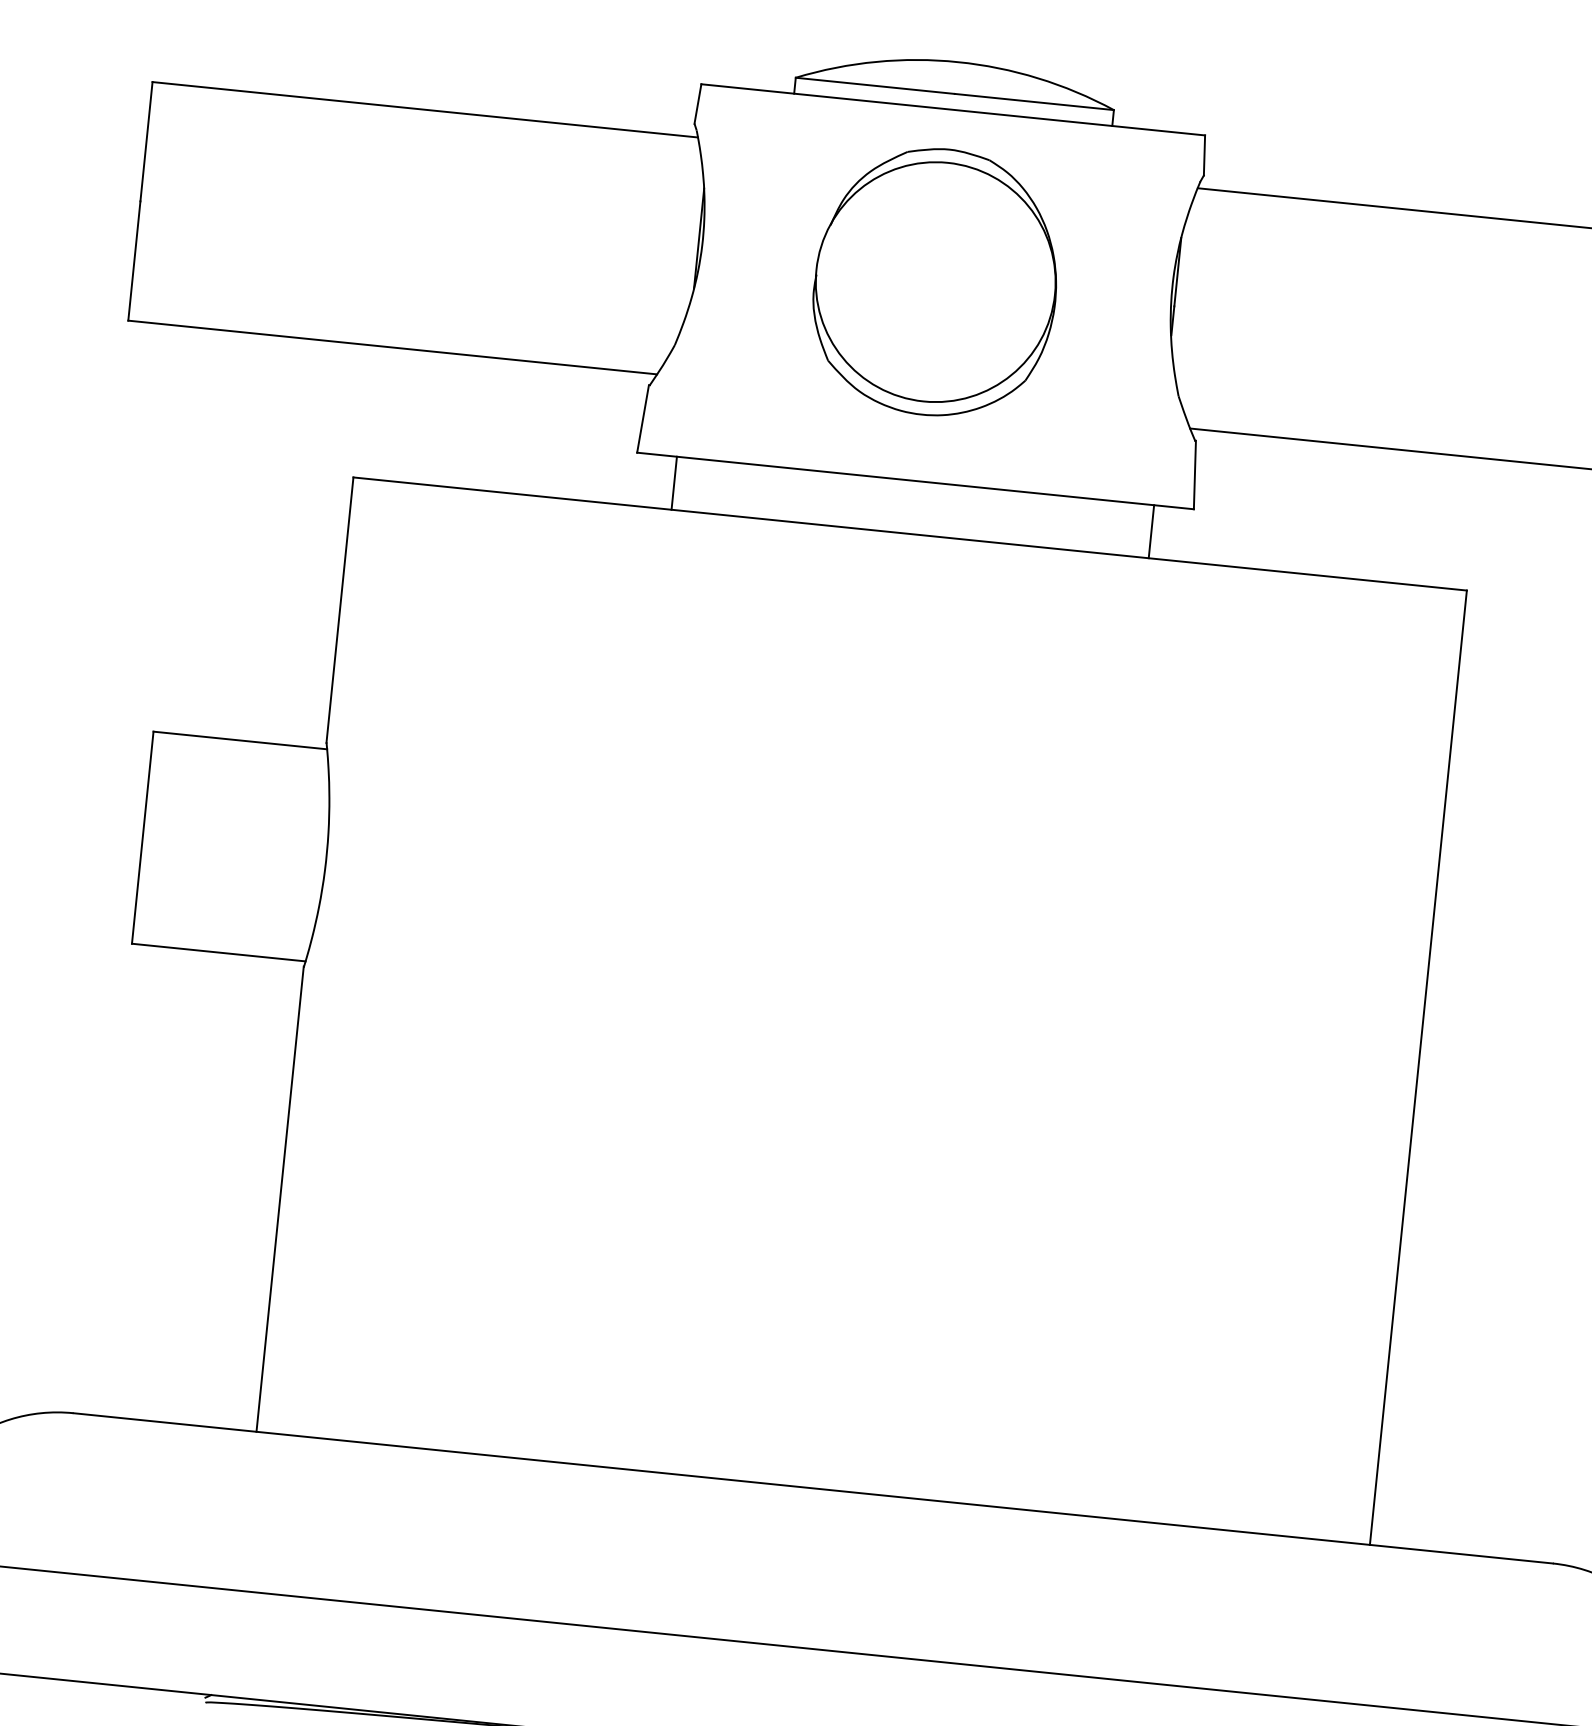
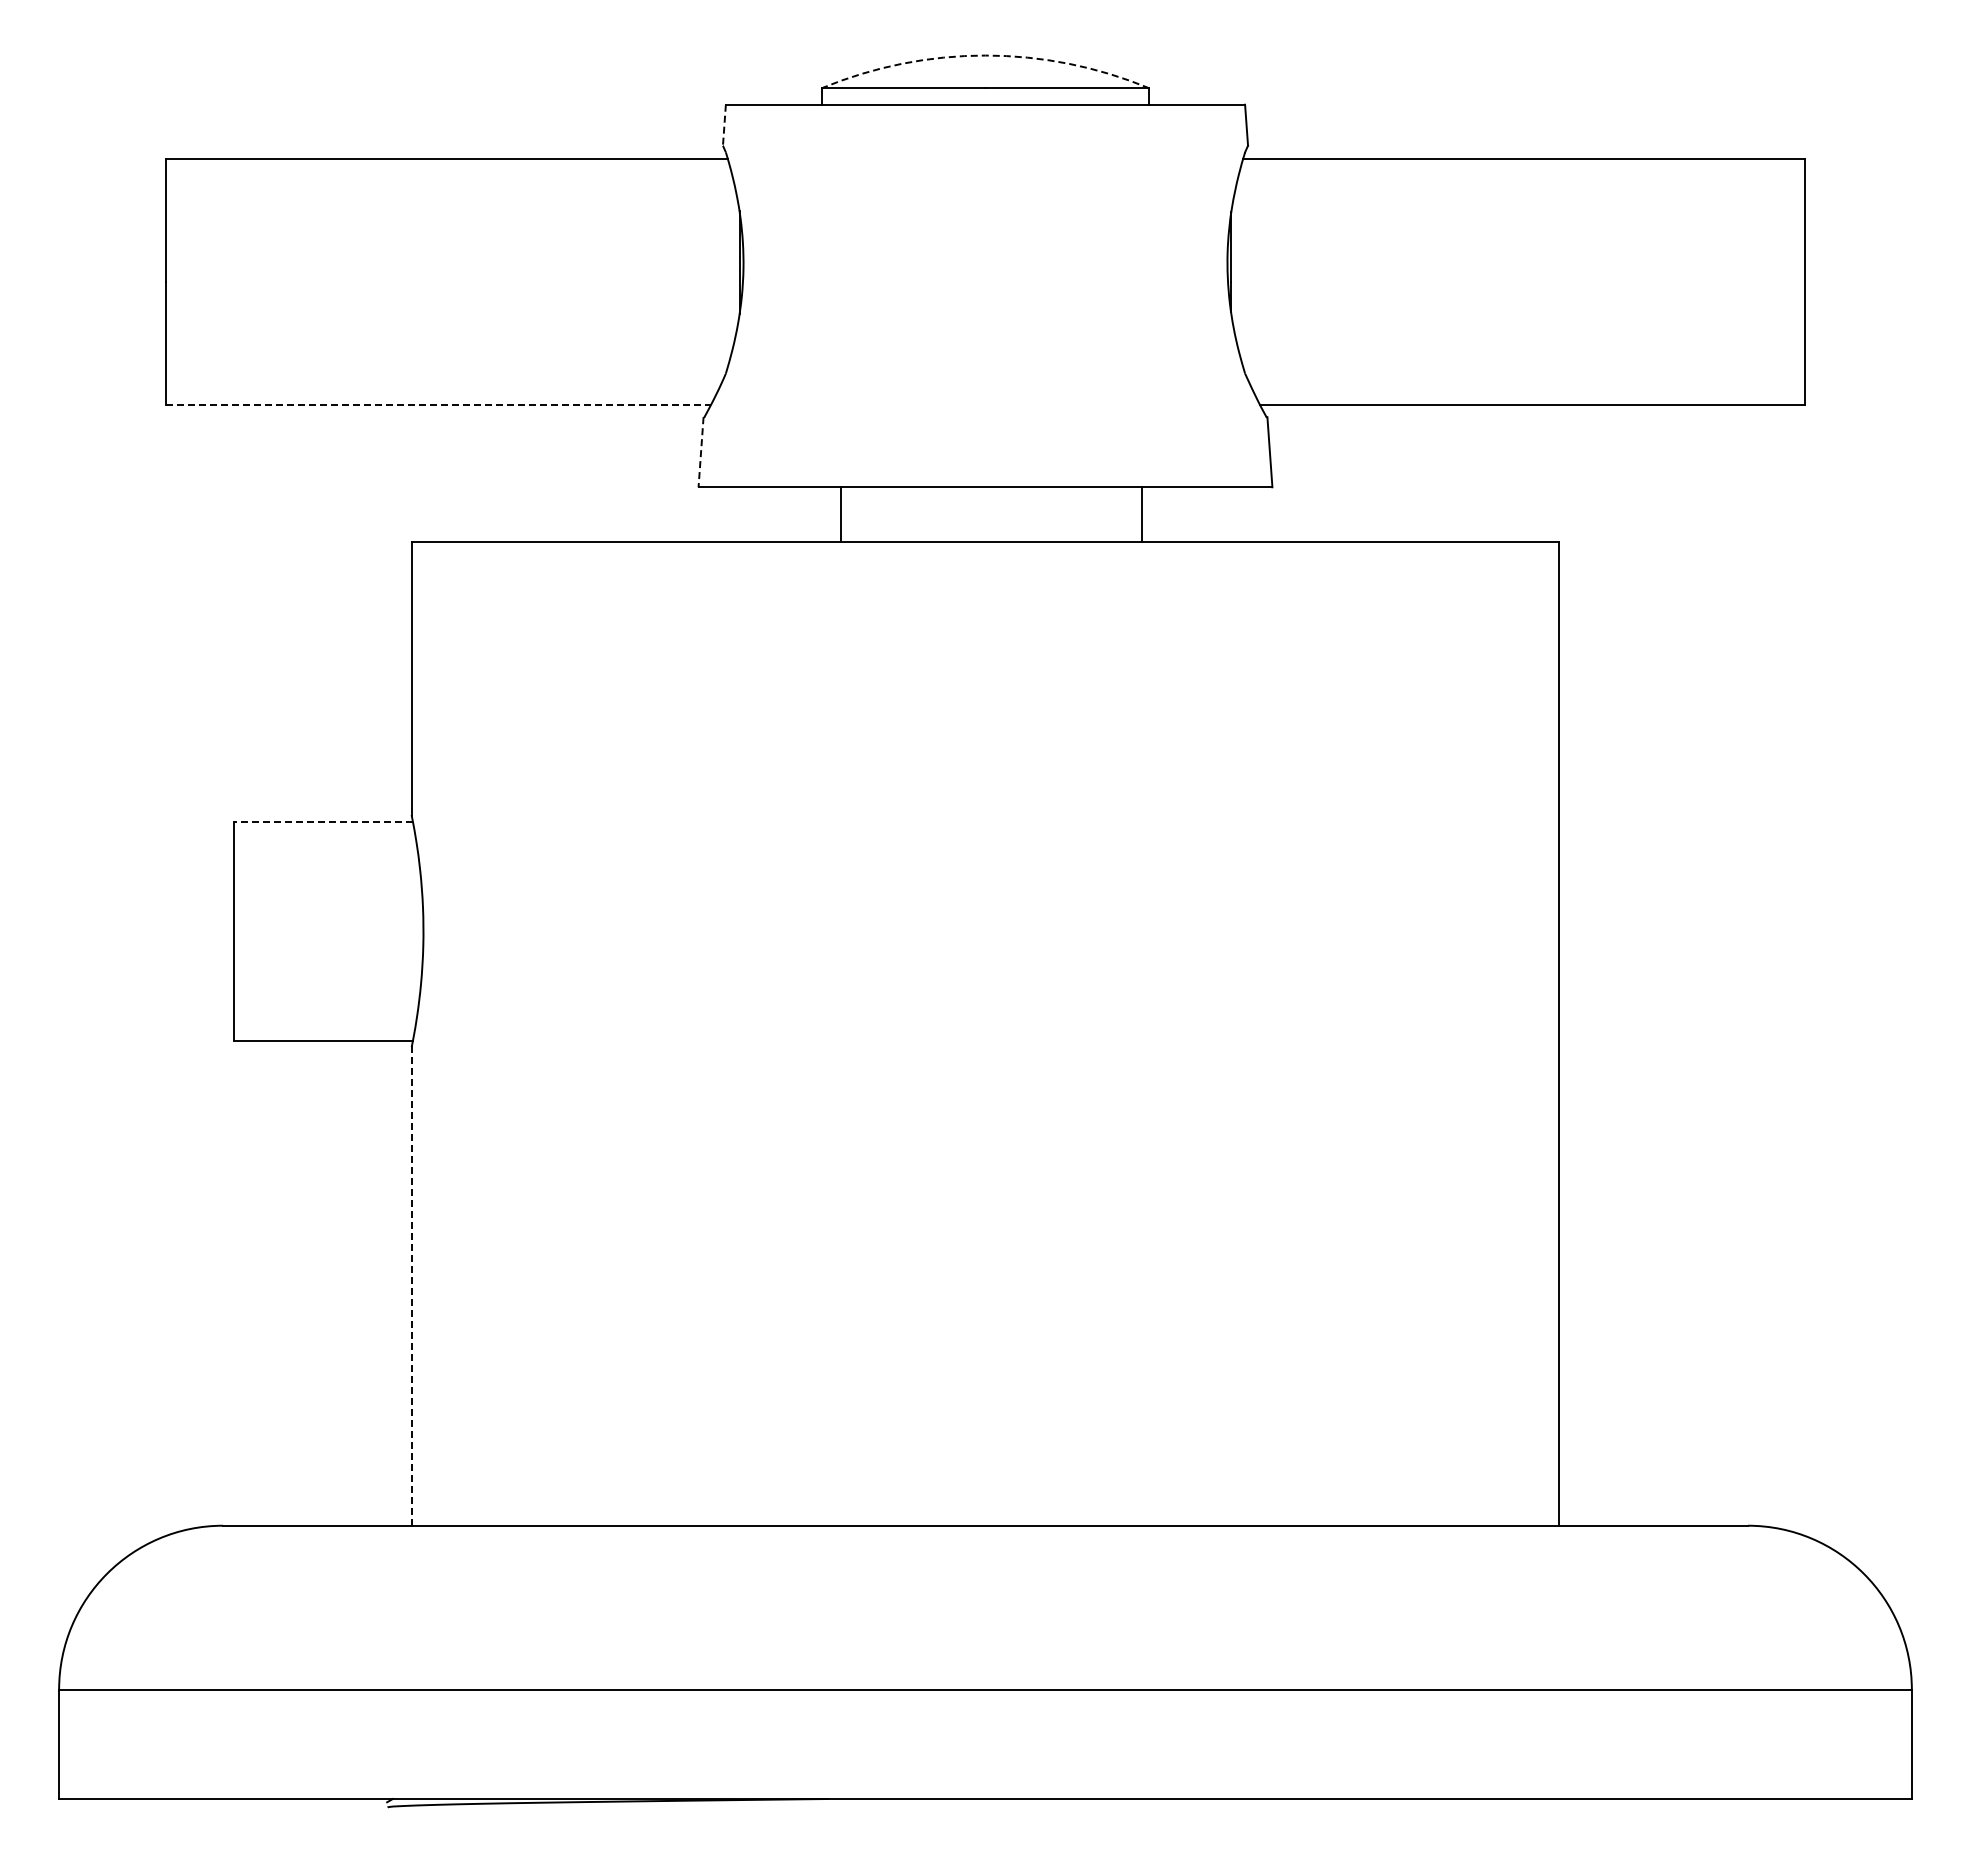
arc: (958, 62) -> (985, 55), solid -> dashed
line: (698, 104) -> (724, 125), solid -> dashed
part: (935, 281) -> (985, 281), removed
line: (392, 347) -> (438, 405), solid -> dashed
line: (643, 419) -> (701, 452), solid -> dashed
line: (674, 483) -> (840, 514), moved
line: (1151, 531) -> (1142, 514), moved
line: (239, 740) -> (322, 822), solid -> dashed
line: (280, 1198) -> (411, 1285), solid -> dashed

